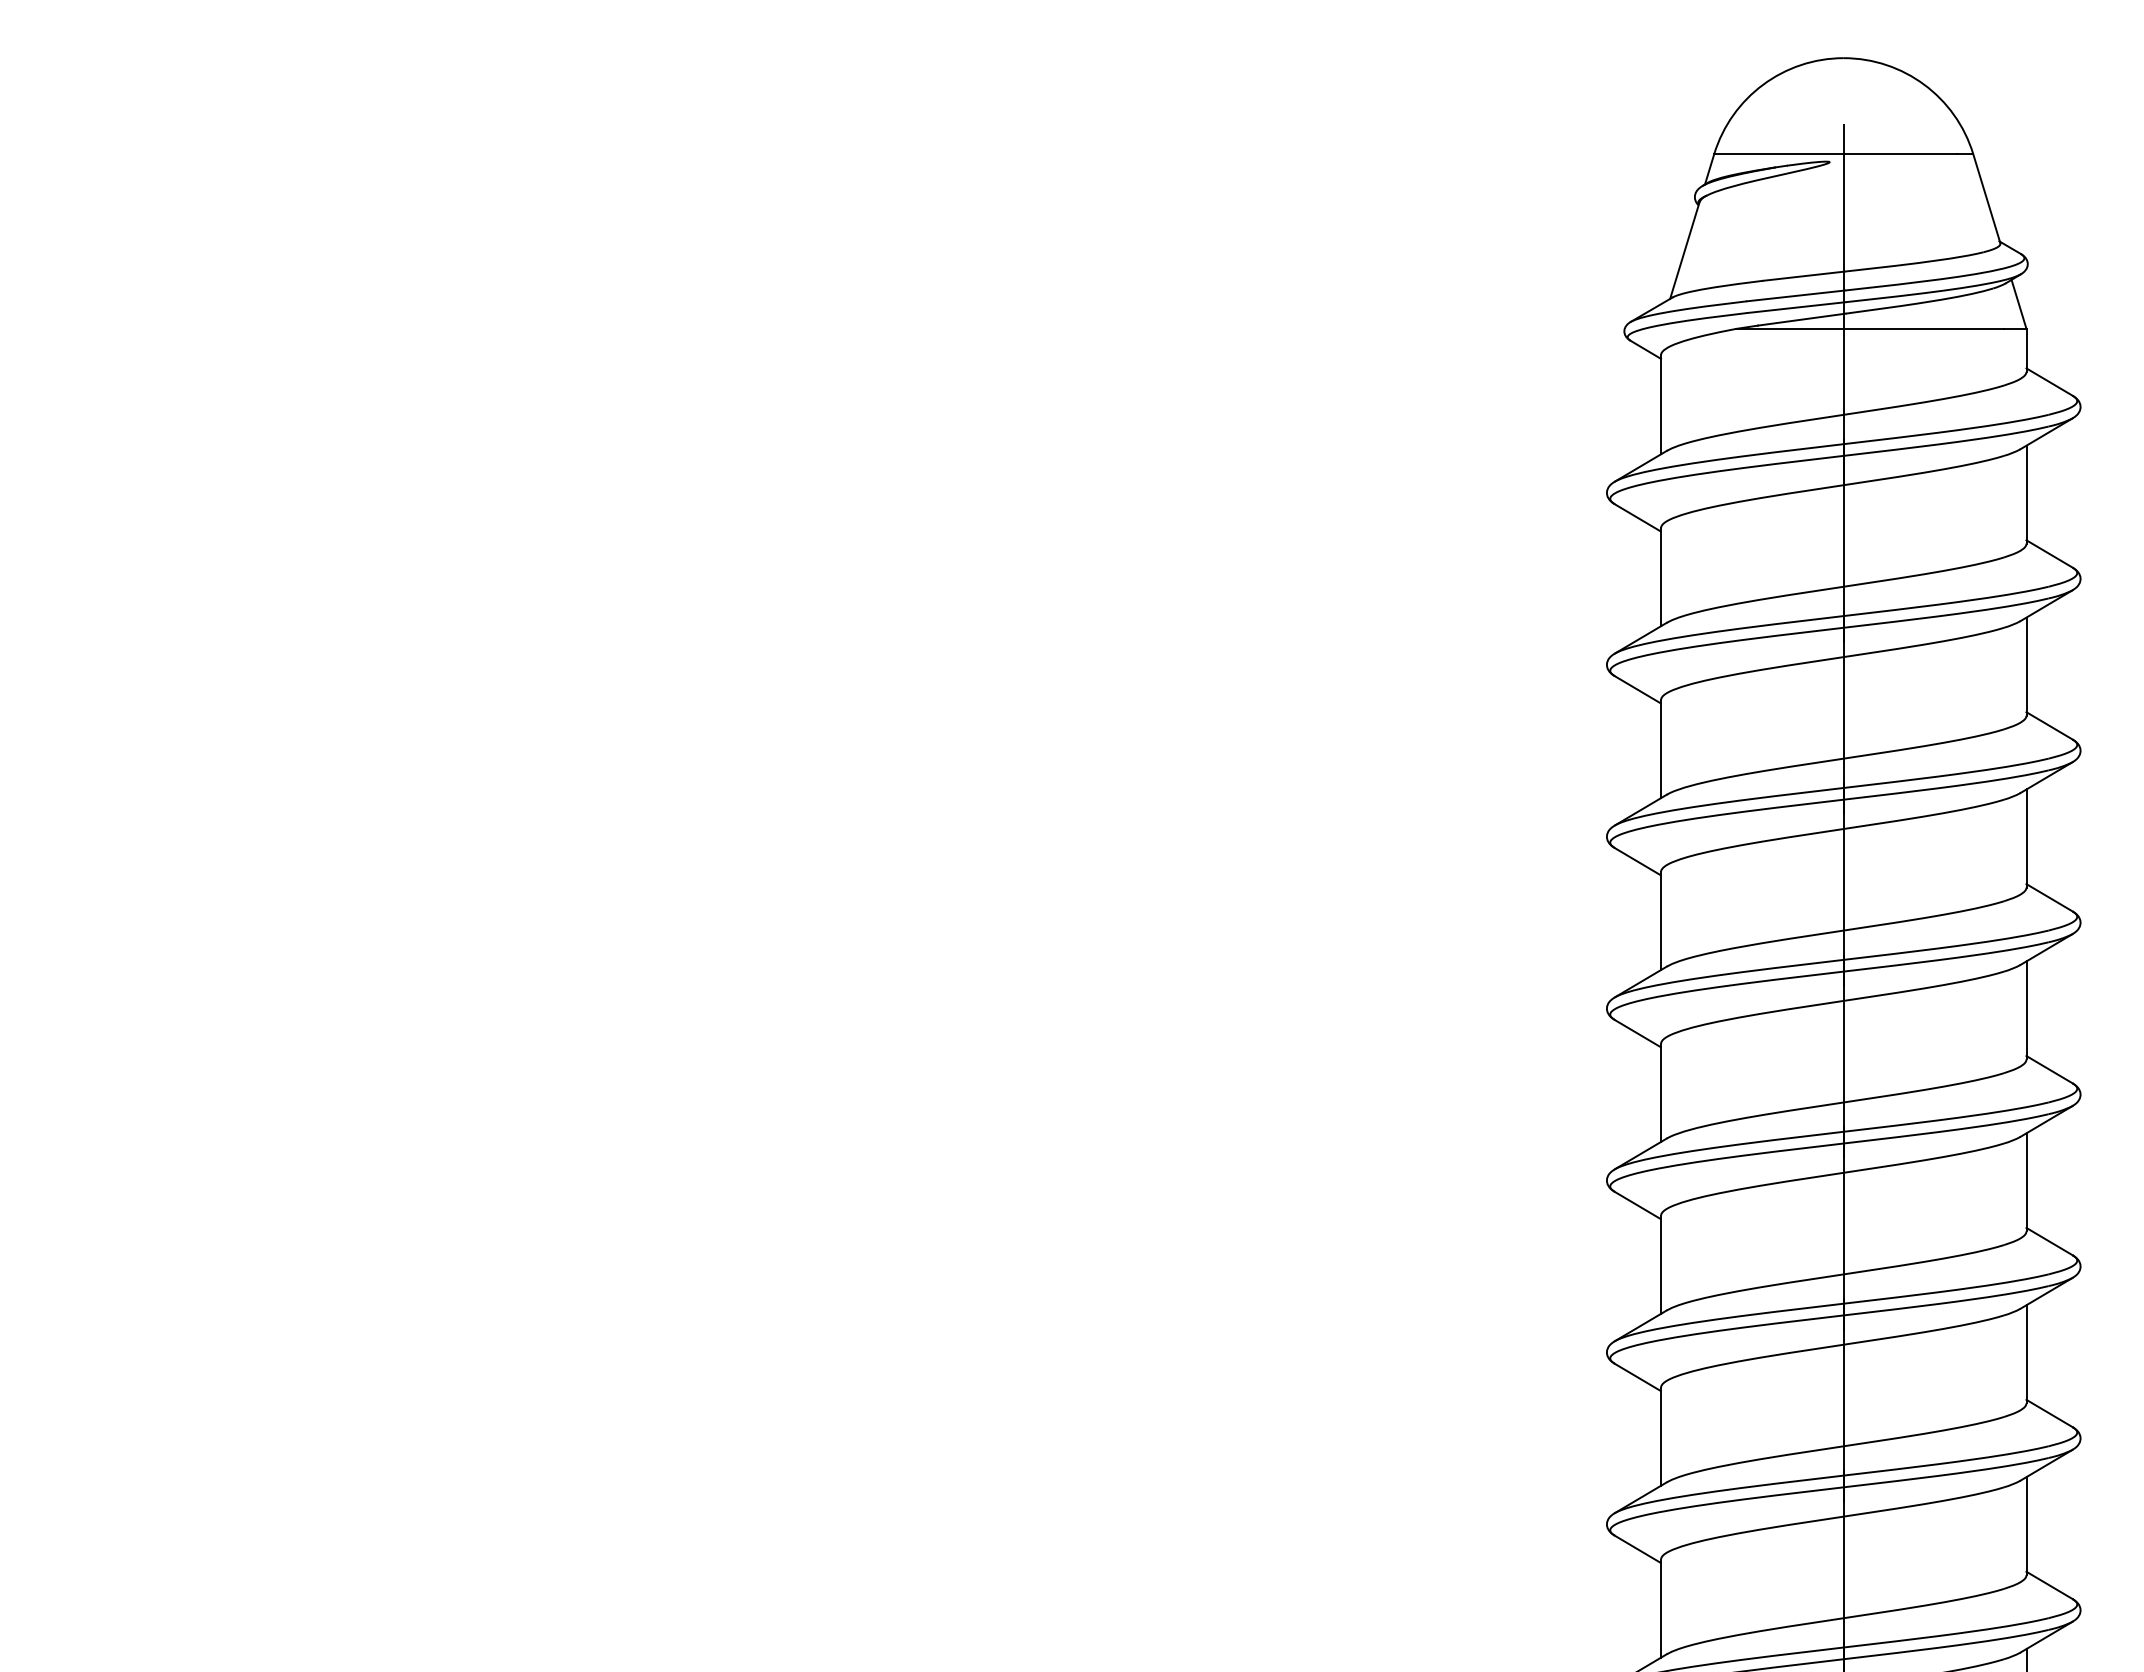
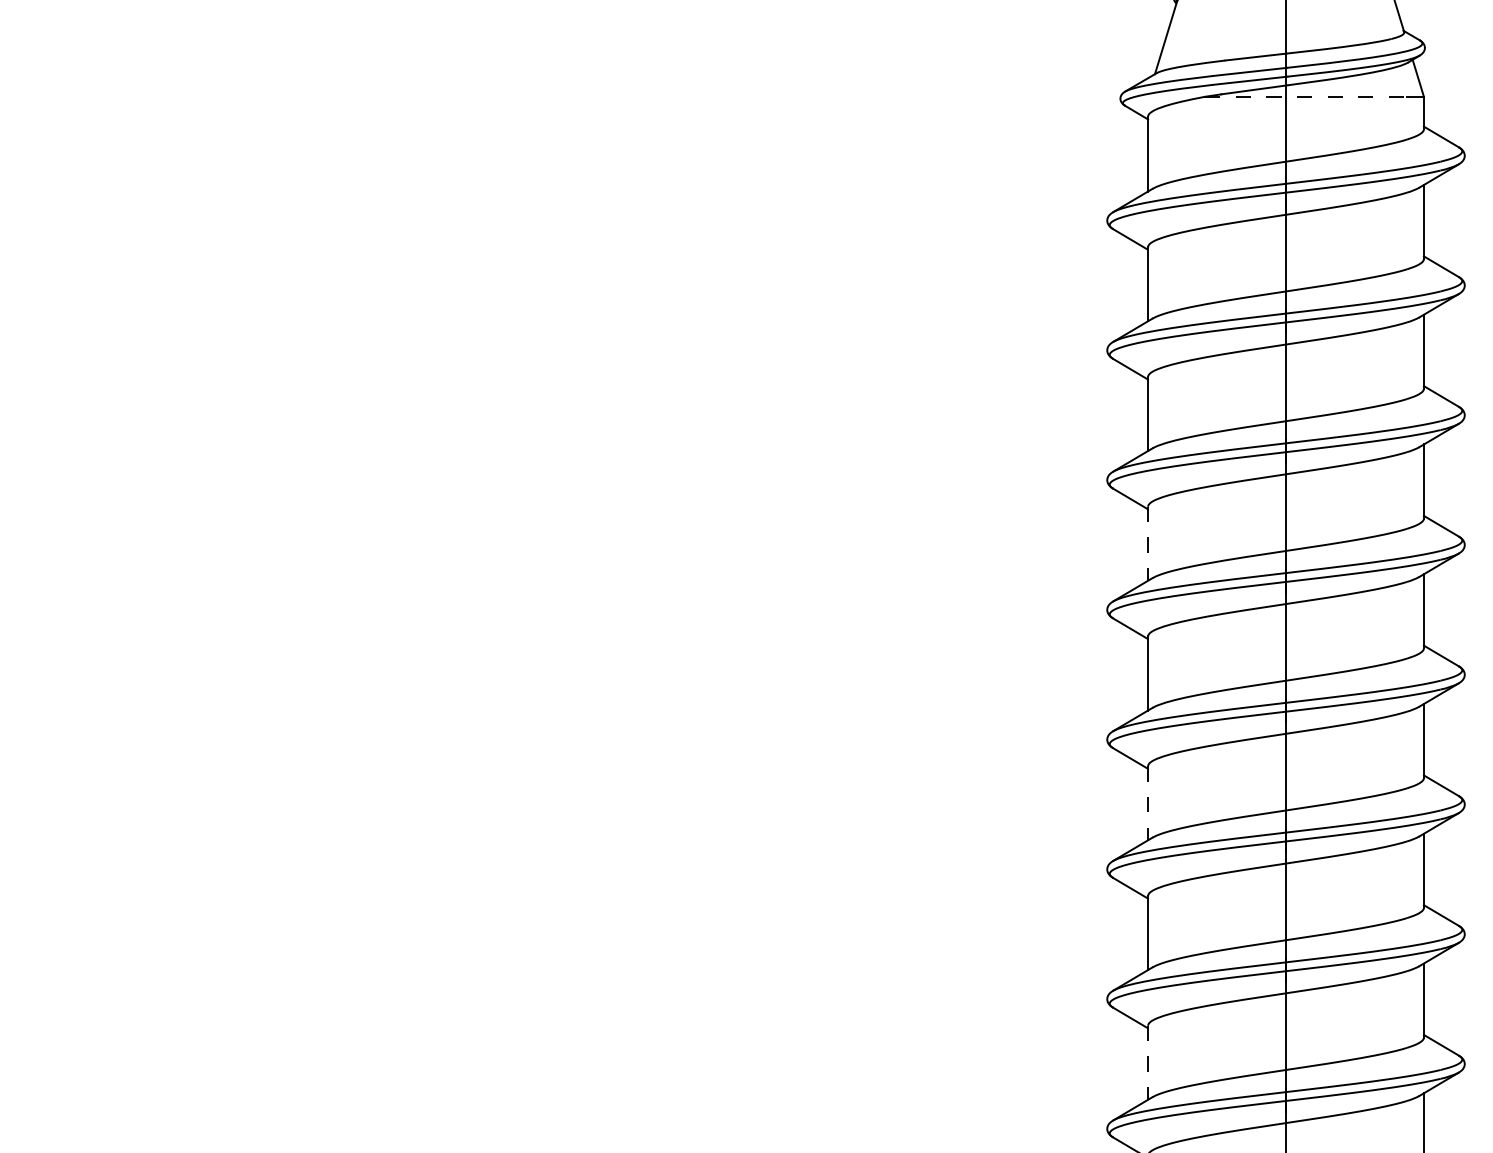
line: (1870, 328) -> (1306, 96), solid -> dashed
line: (1661, 921) -> (1148, 544), solid -> dashed
line: (1661, 1265) -> (1148, 803), solid -> dashed
line: (1661, 1609) -> (1148, 1063), solid -> dashed

